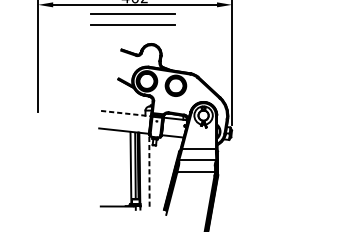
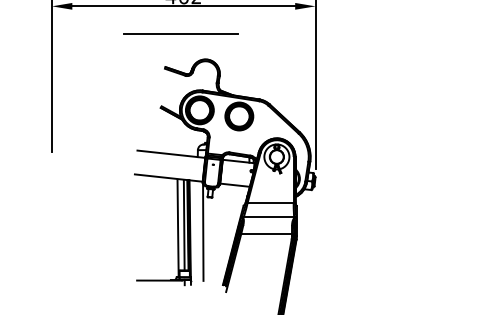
line: (132, 13) -> (180, 18), removed
line: (126, 113) -> (171, 154), dashed -> solid
line: (149, 171) -> (203, 232), dashed -> solid

